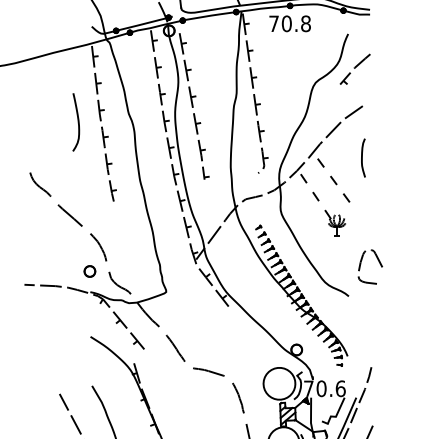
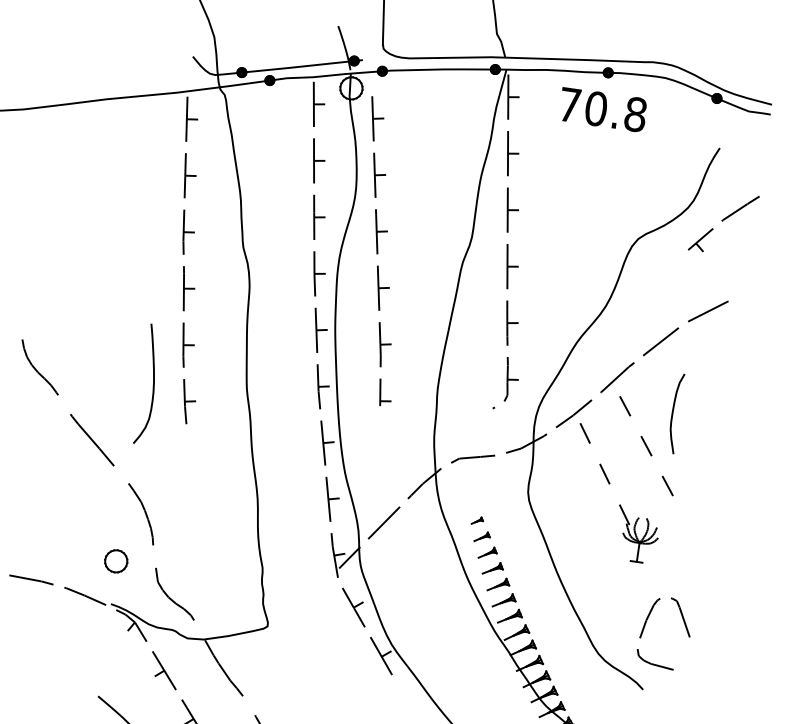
curve: (77, 122) -> (151, 385), moved
curve: (362, 157) -> (673, 412), moved
curve: (361, 264) -> (647, 625), moved

